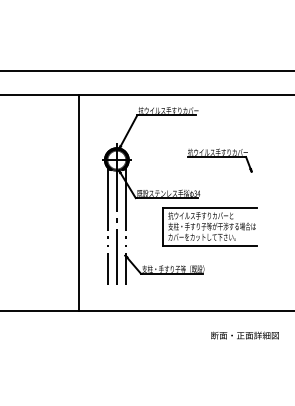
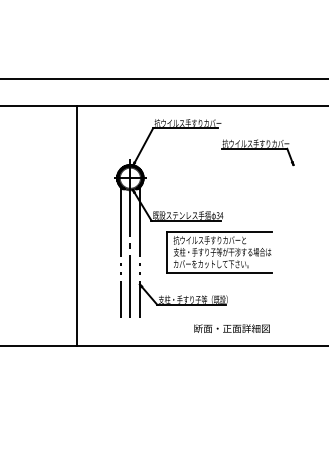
part: (219, 160) -> (257, 152), moved
line: (79, 202) -> (76, 225), moved
part: (209, 226) -> (219, 252), moved
text: (244, 335) -> (231, 328), moved

